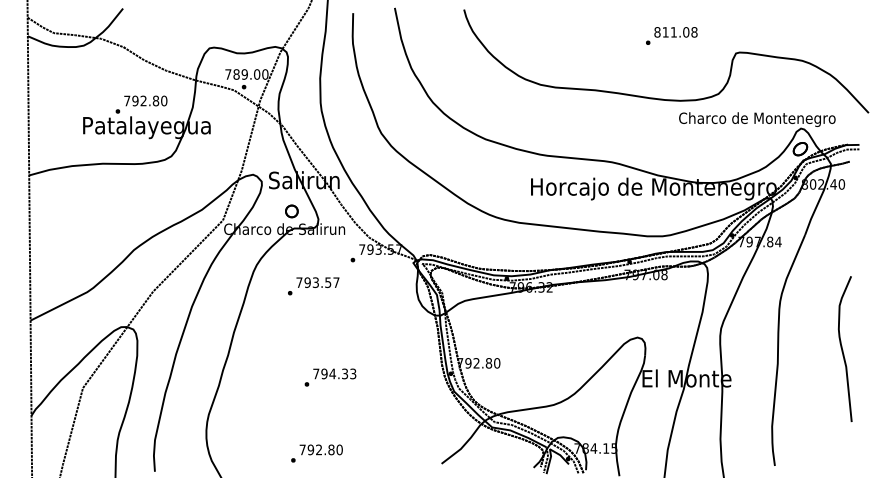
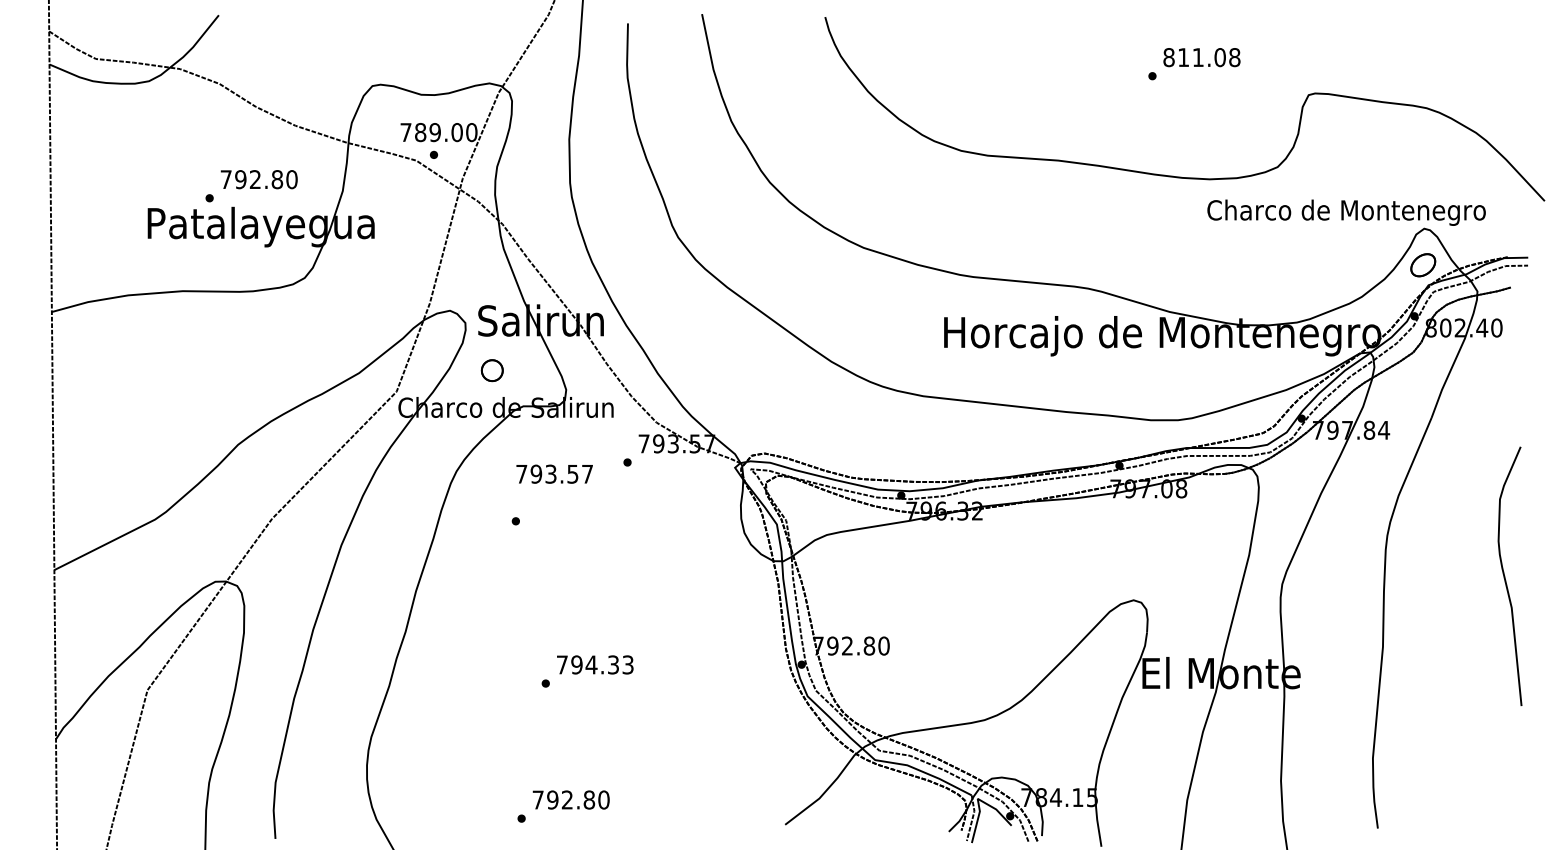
part: (291, 211) -> (491, 370), moved
text: (317, 282) -> (553, 473), moved
curve: (843, 350) -> (1506, 578), moved

